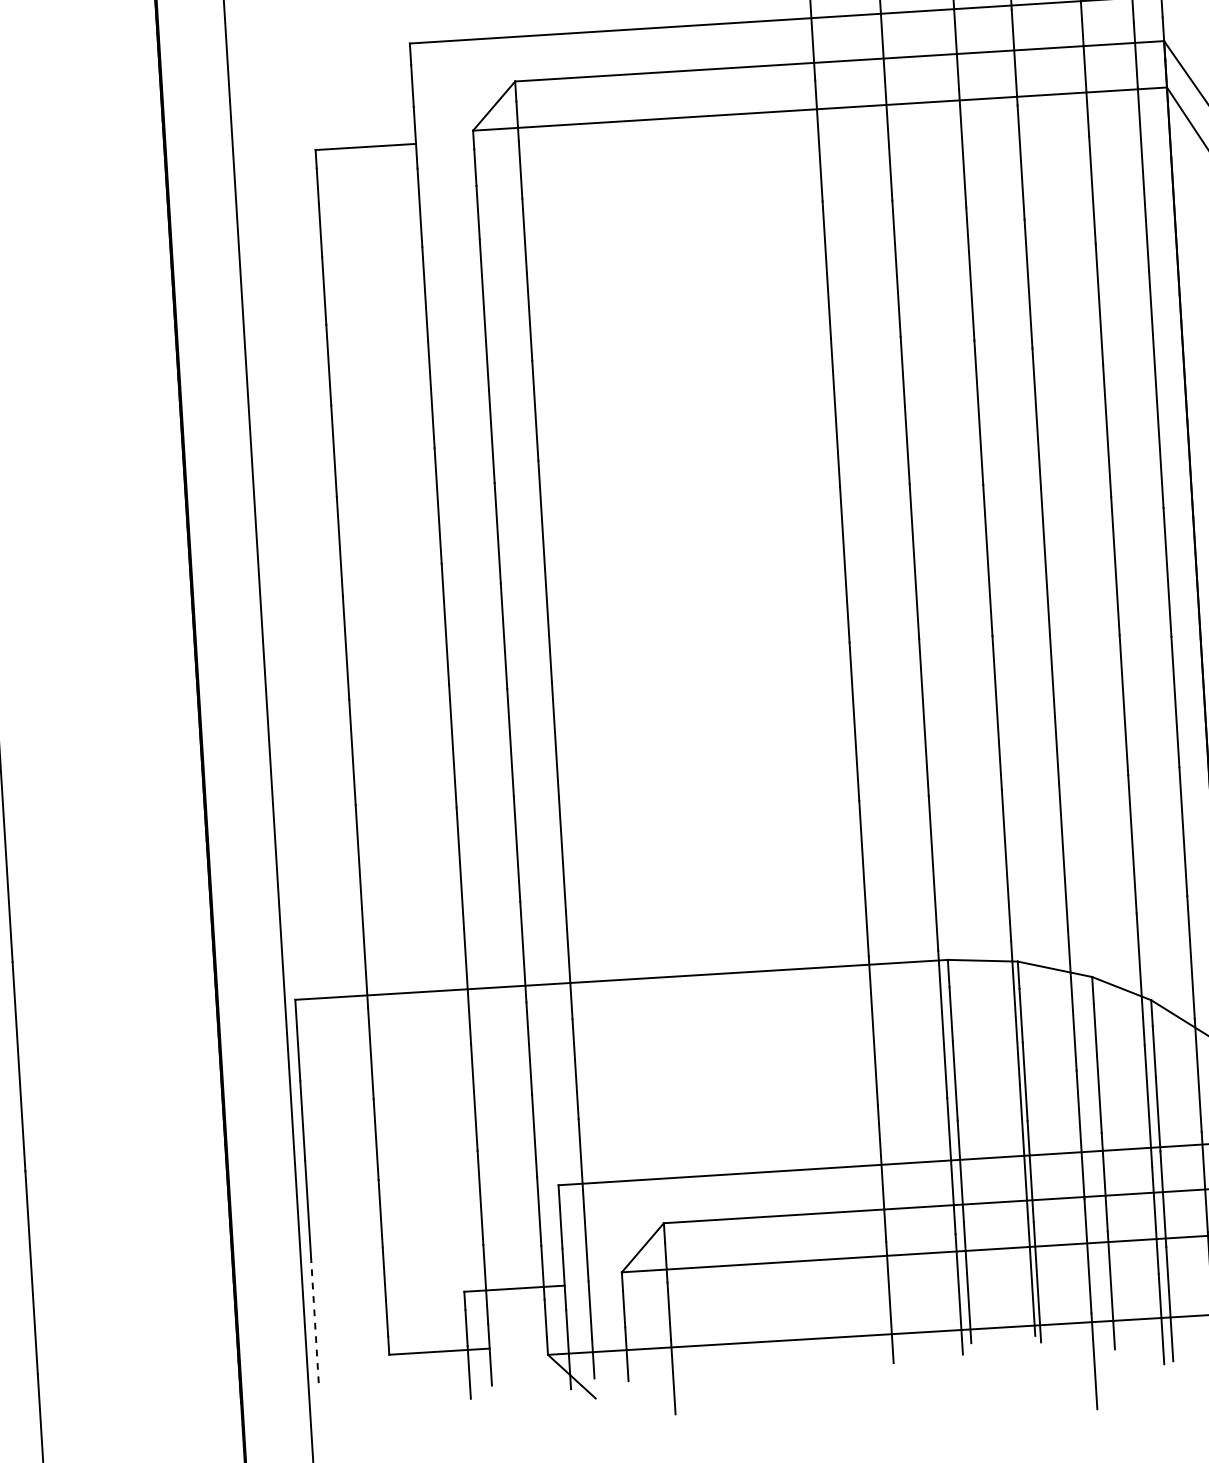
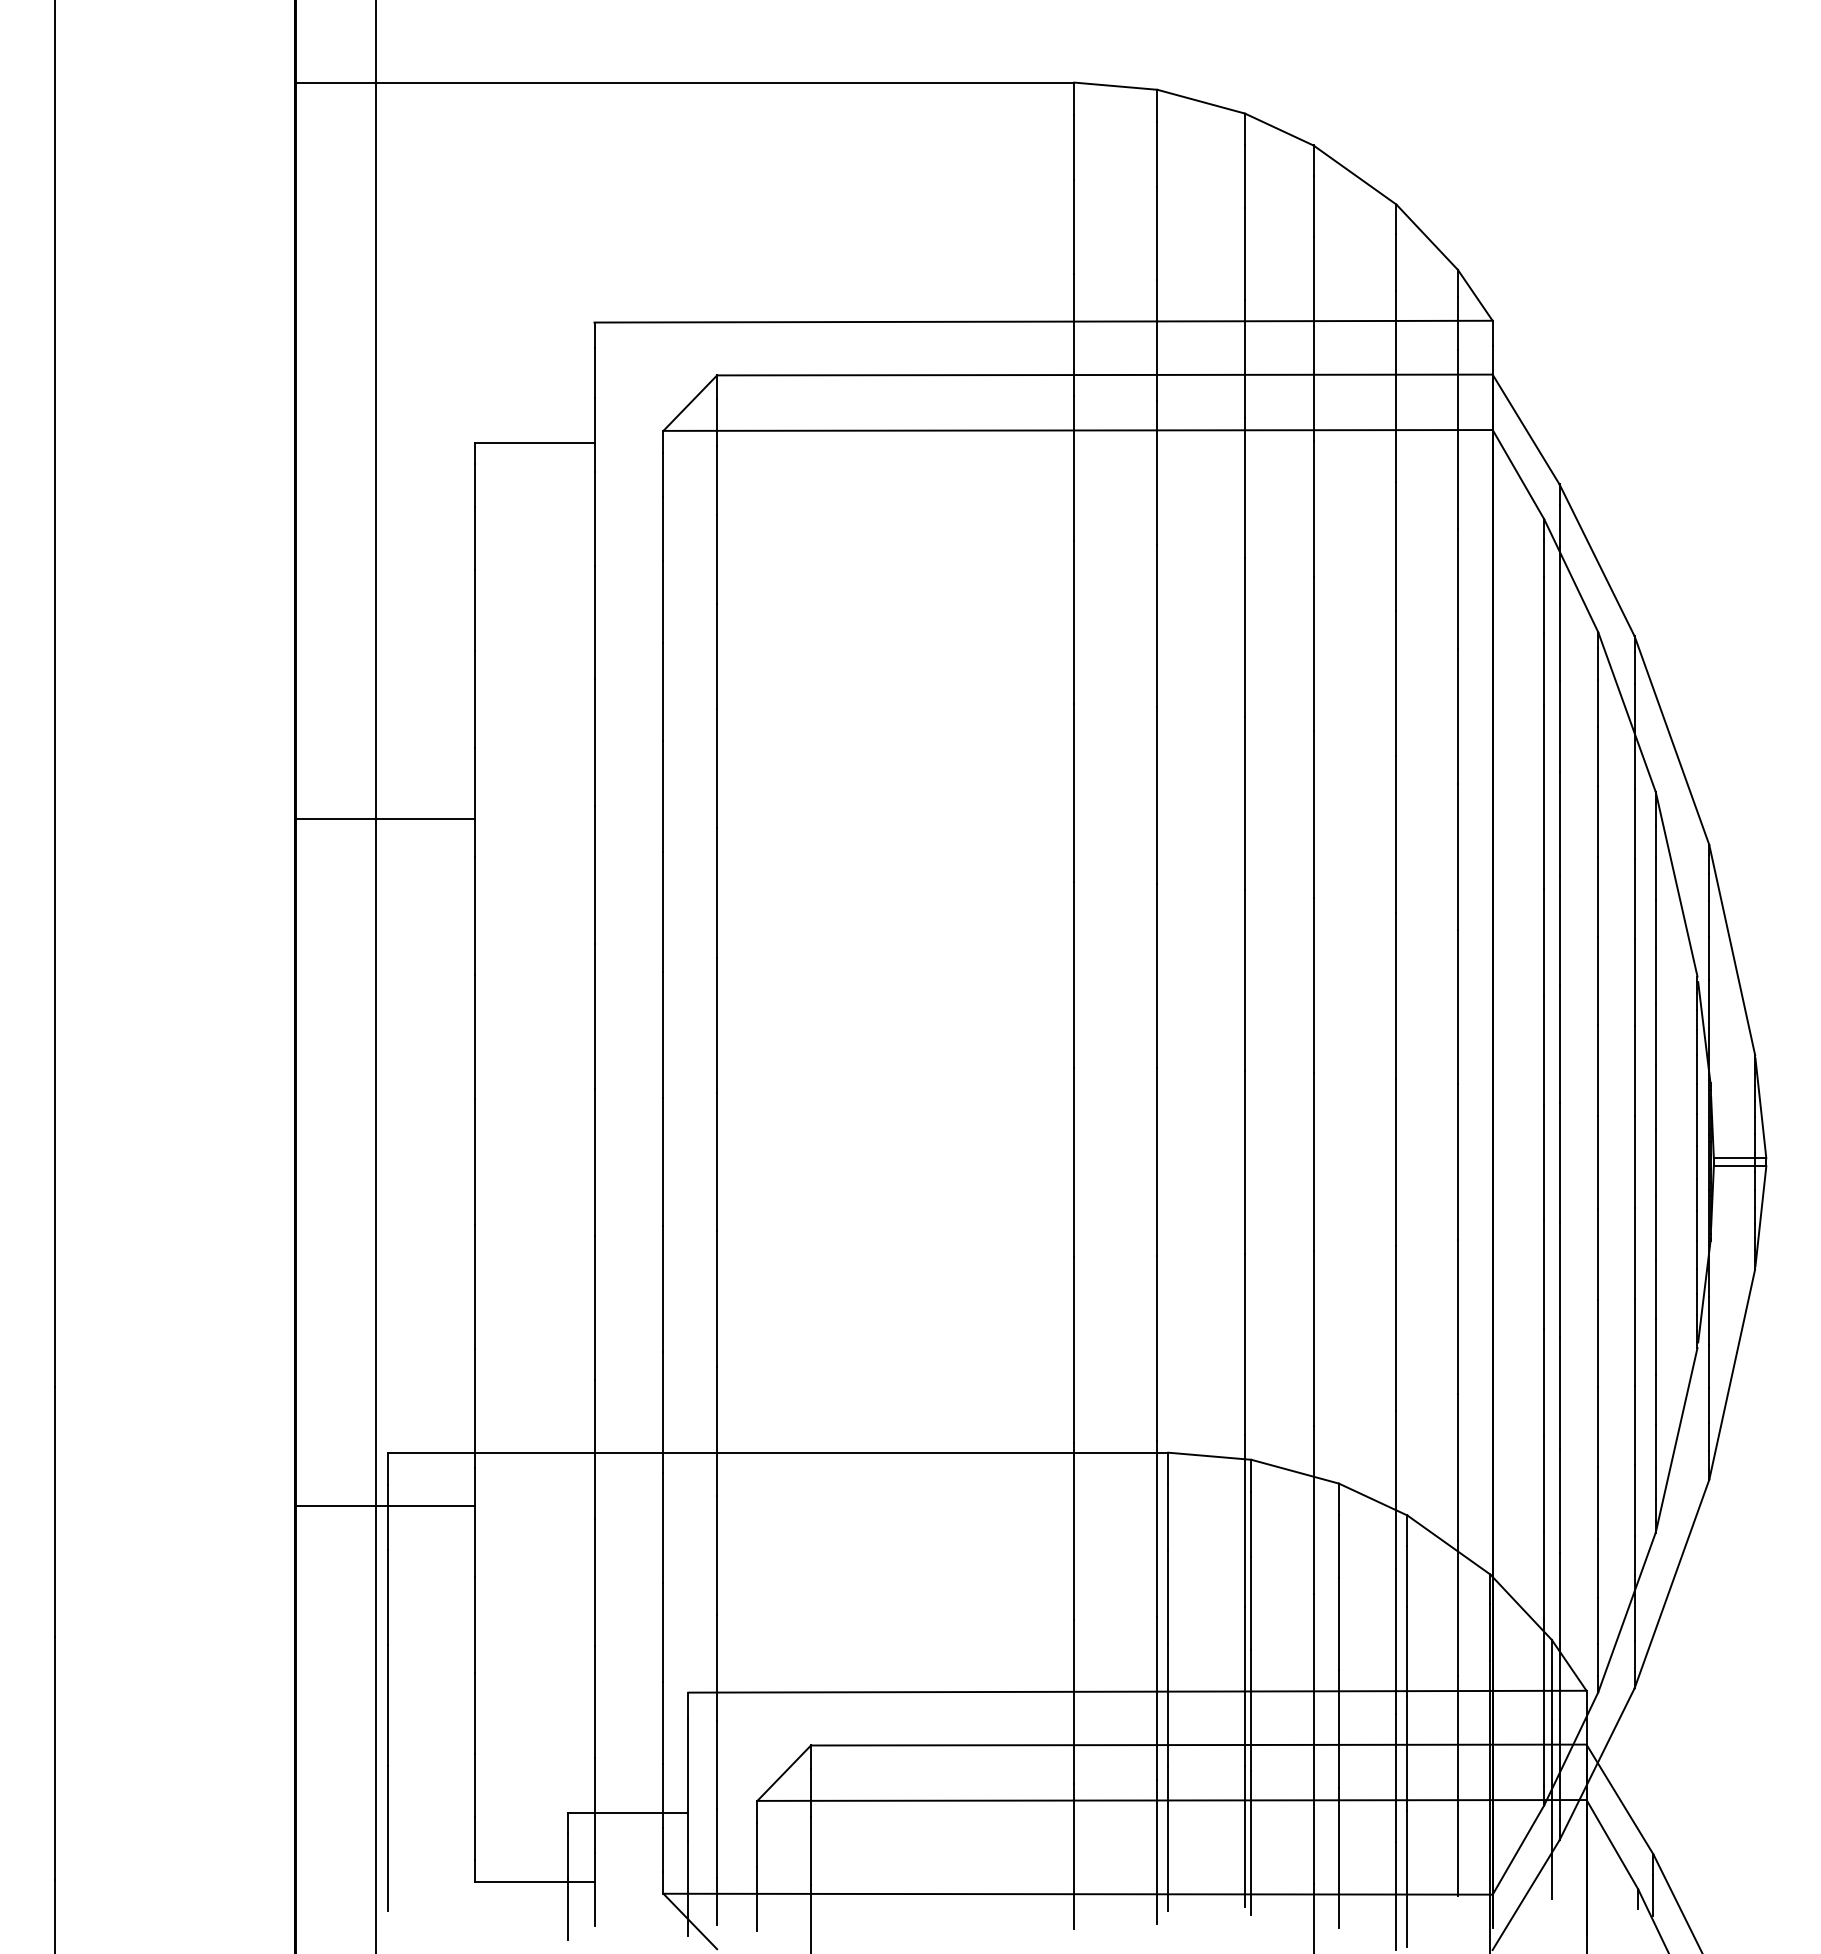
line: (259, 469) -> (384, 818), added
line: (294, 1044) -> (384, 1505), added
line: (315, 1321) -> (388, 1837), dashed -> solid

